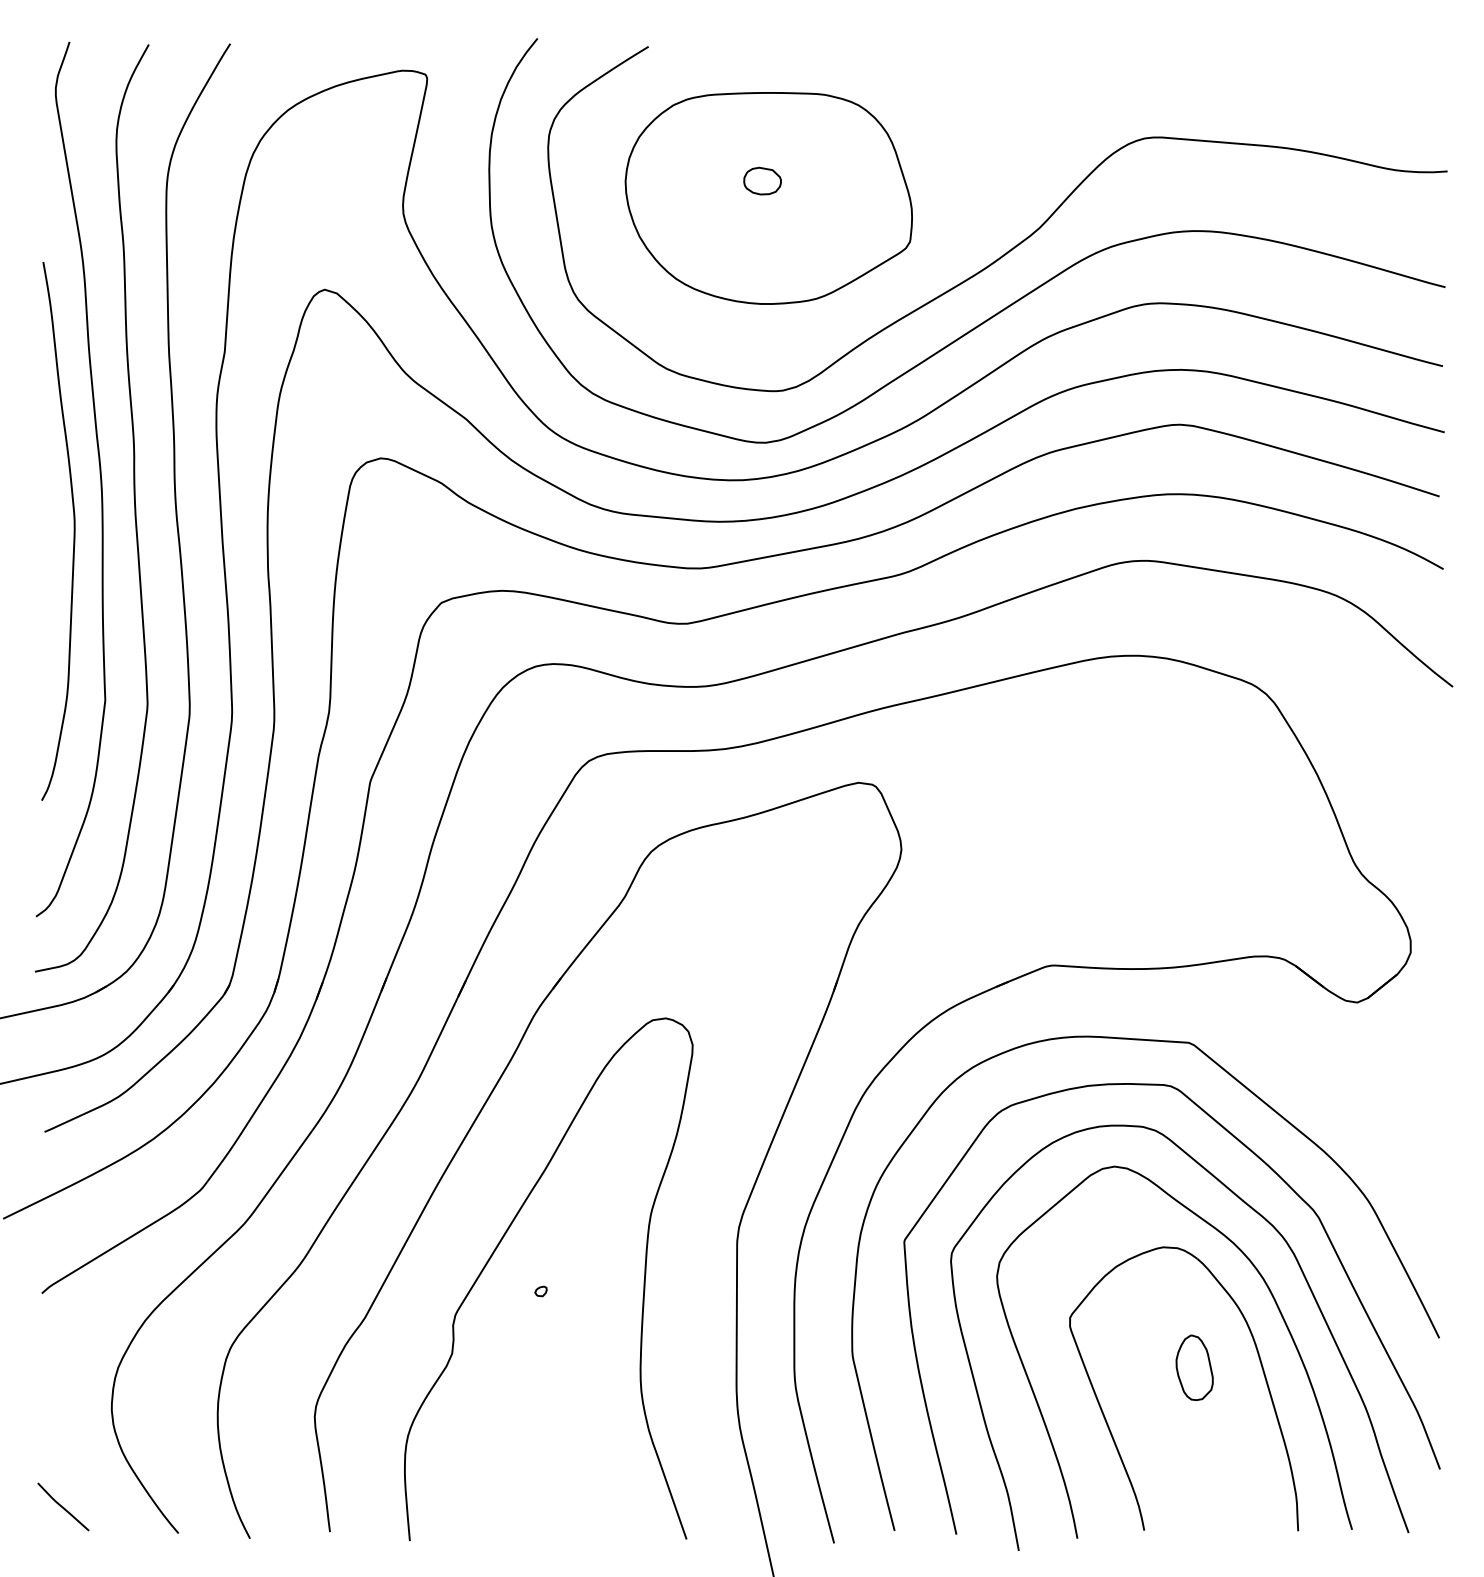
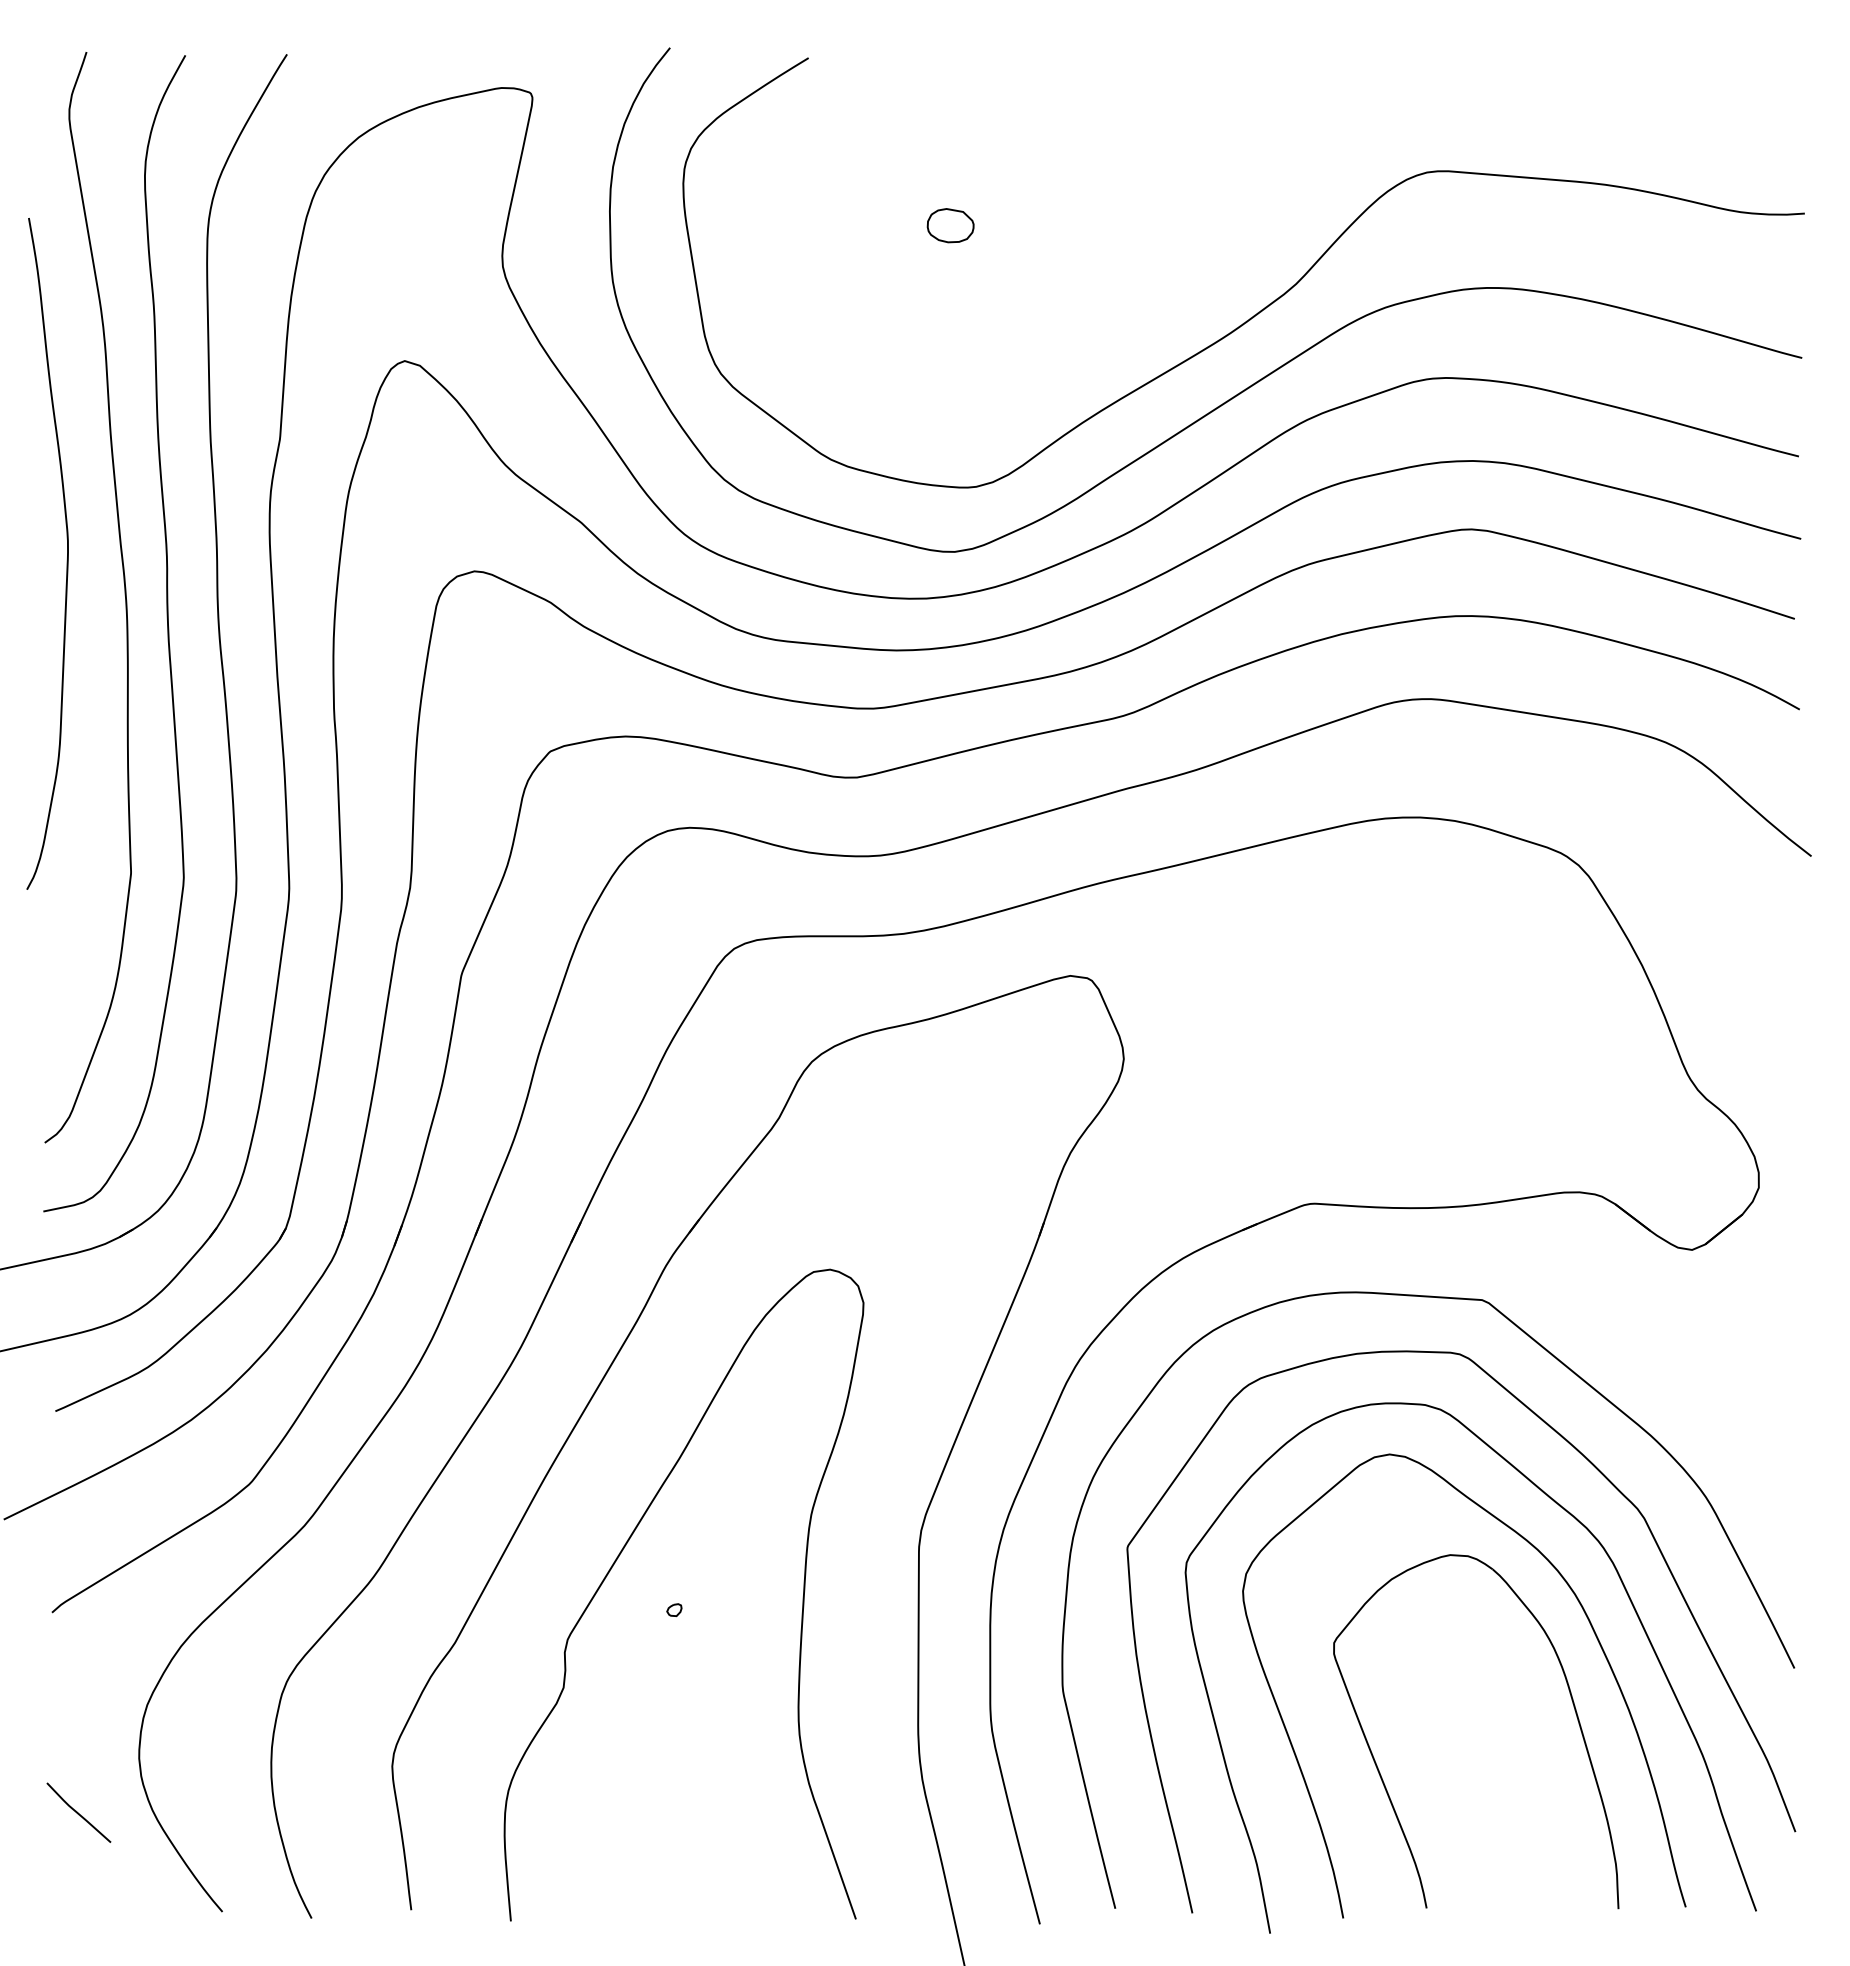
part: (768, 198) -> (958, 247), removed
curve: (73, 531) -> (66, 554), moved
part: (1194, 1367) -> (1489, 1704), removed
line: (63, 1506) -> (78, 1812), moved

